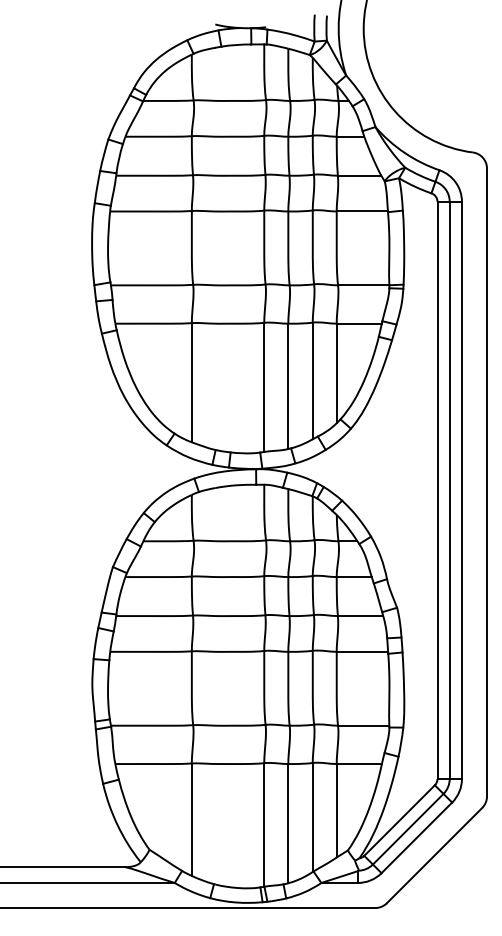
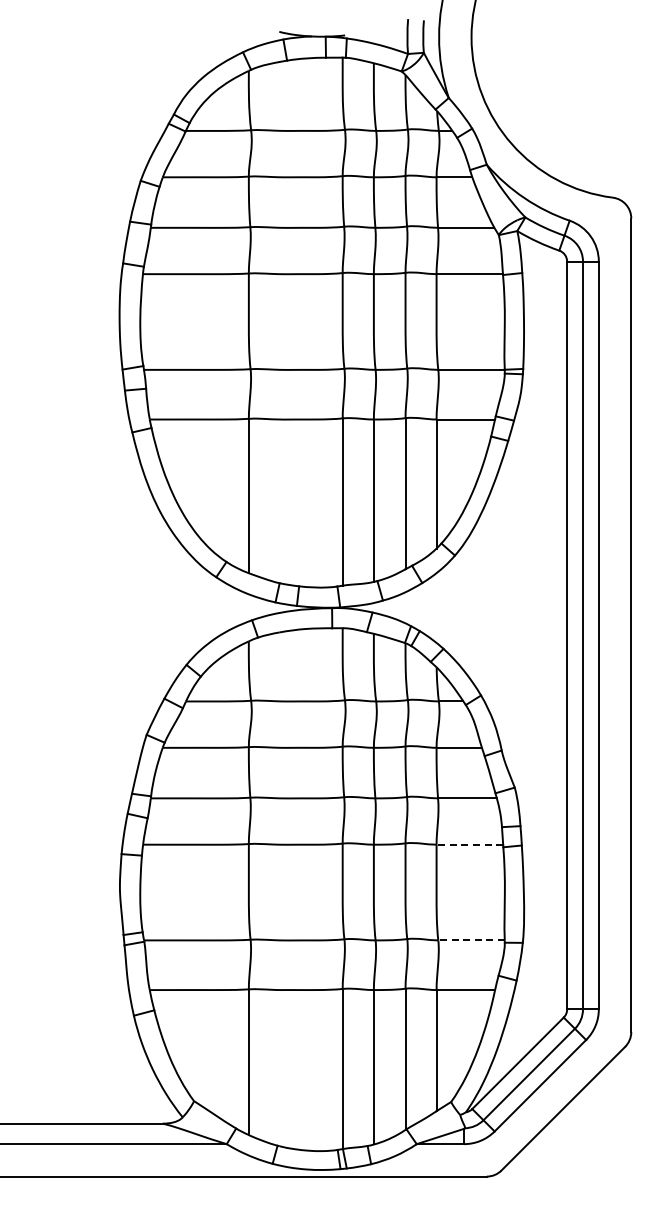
line: (362, 651) -> (469, 844), solid -> dashed
line: (363, 725) -> (471, 940), solid -> dashed

